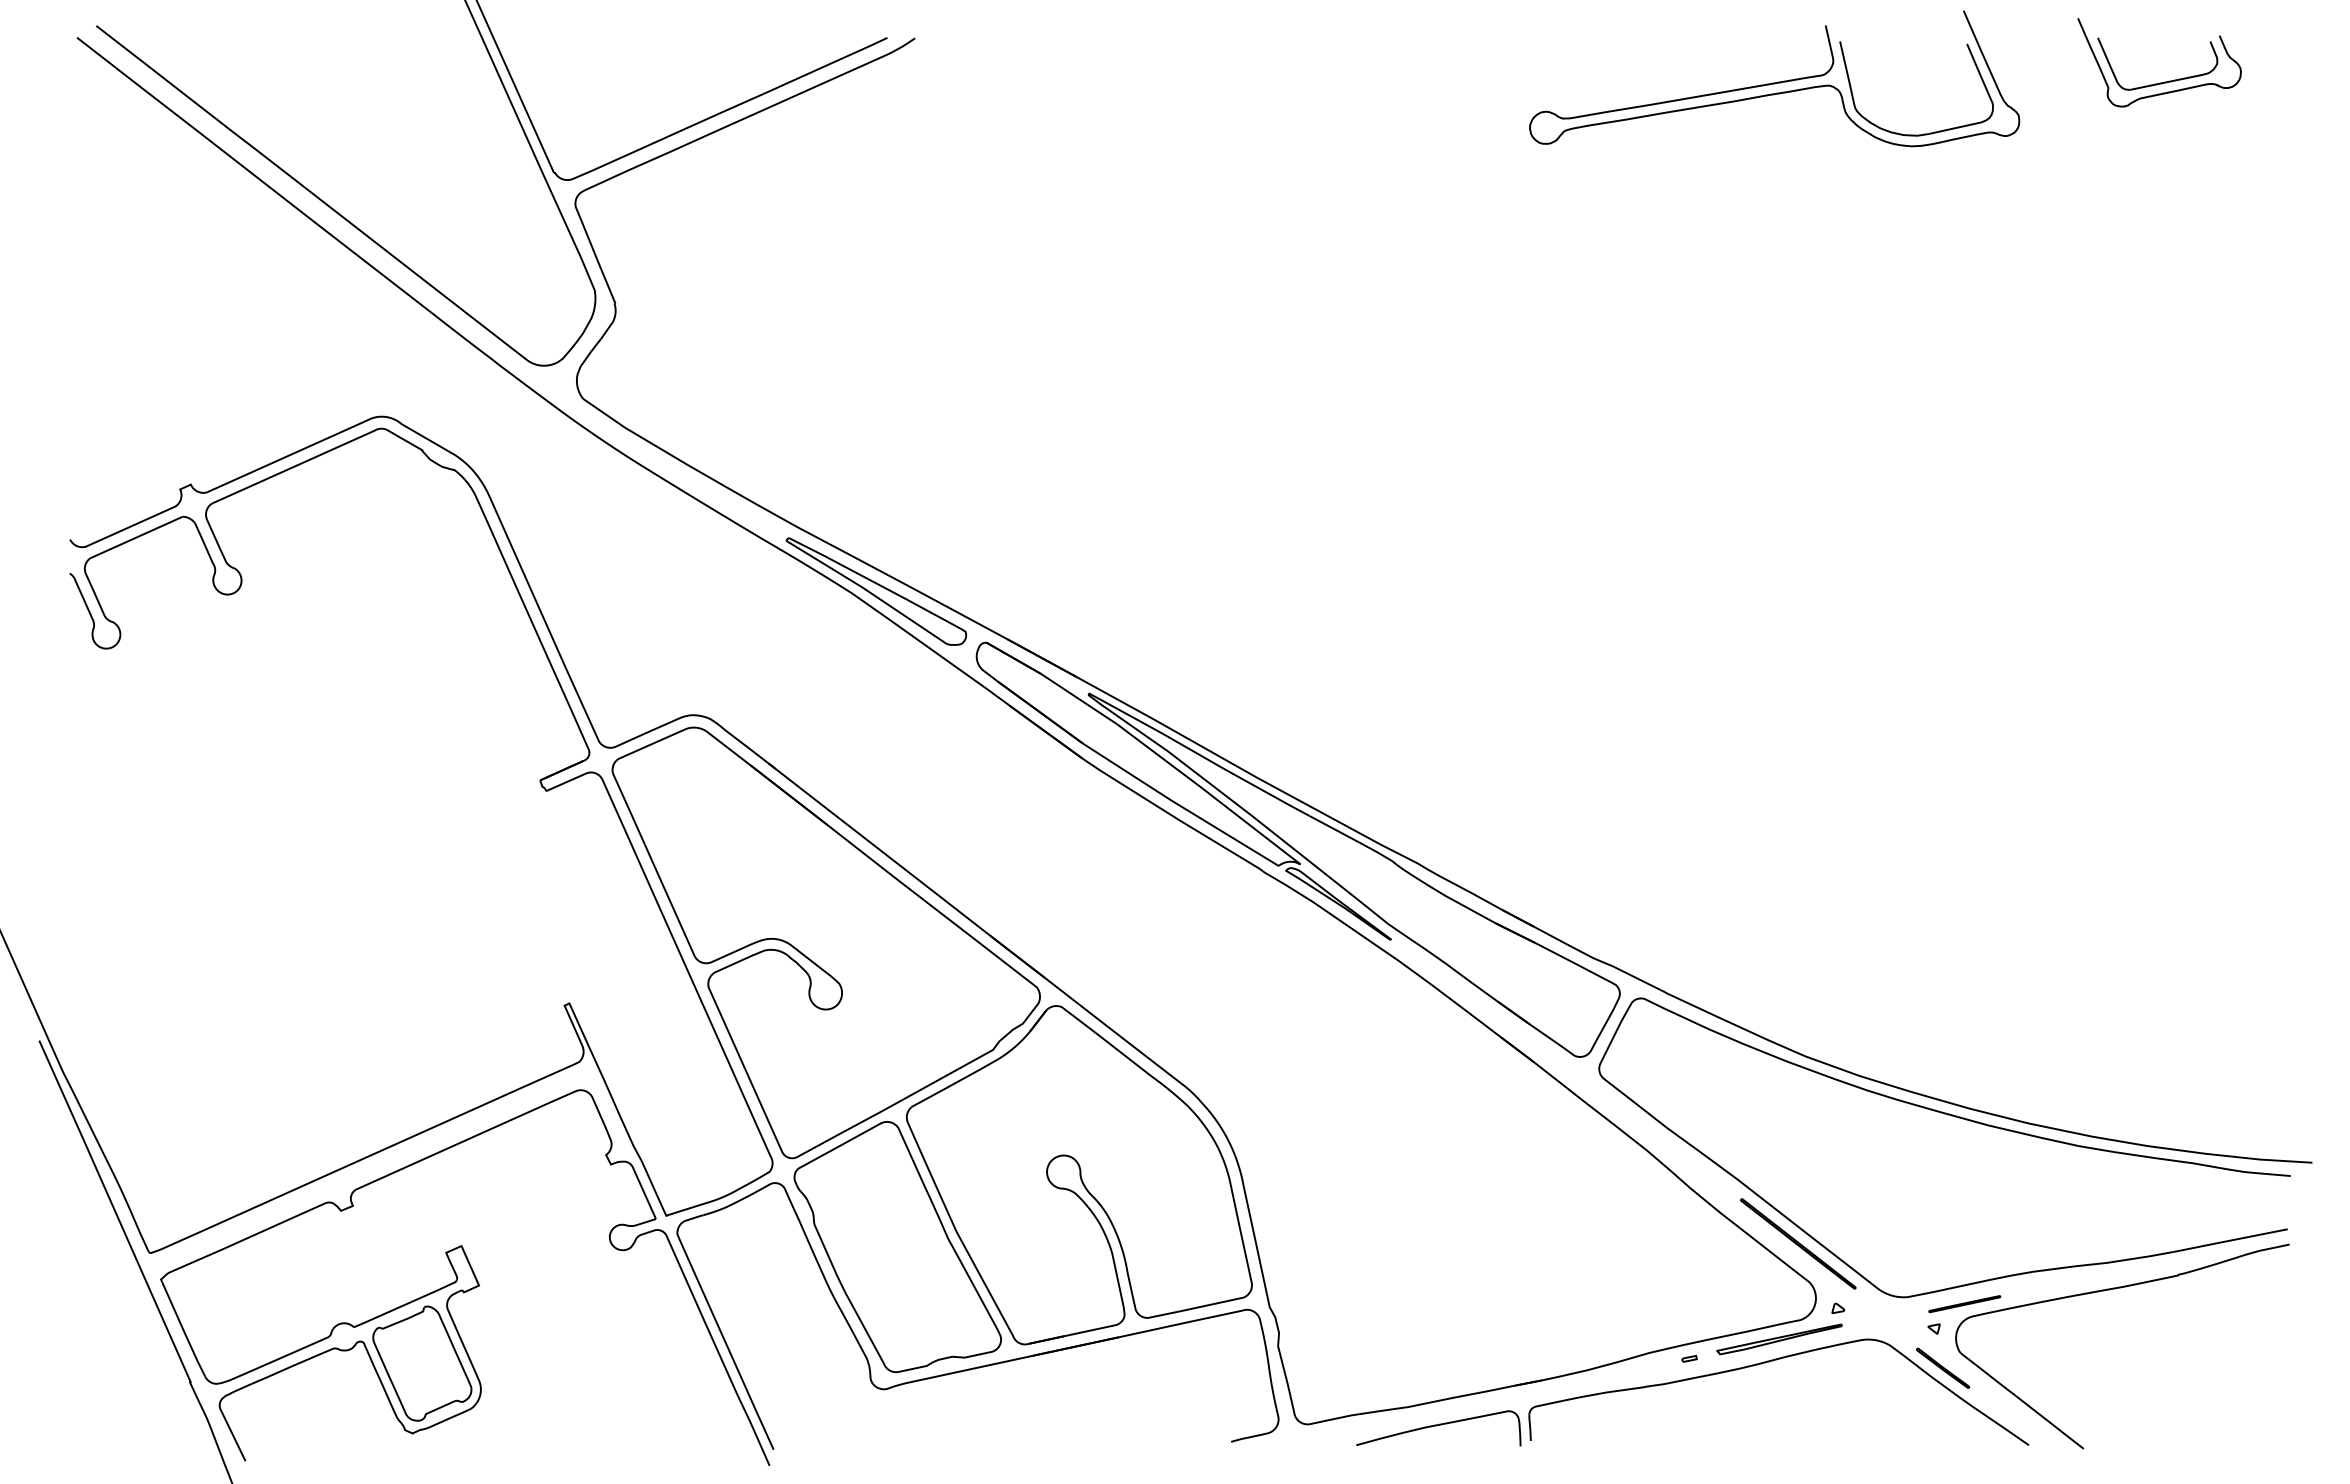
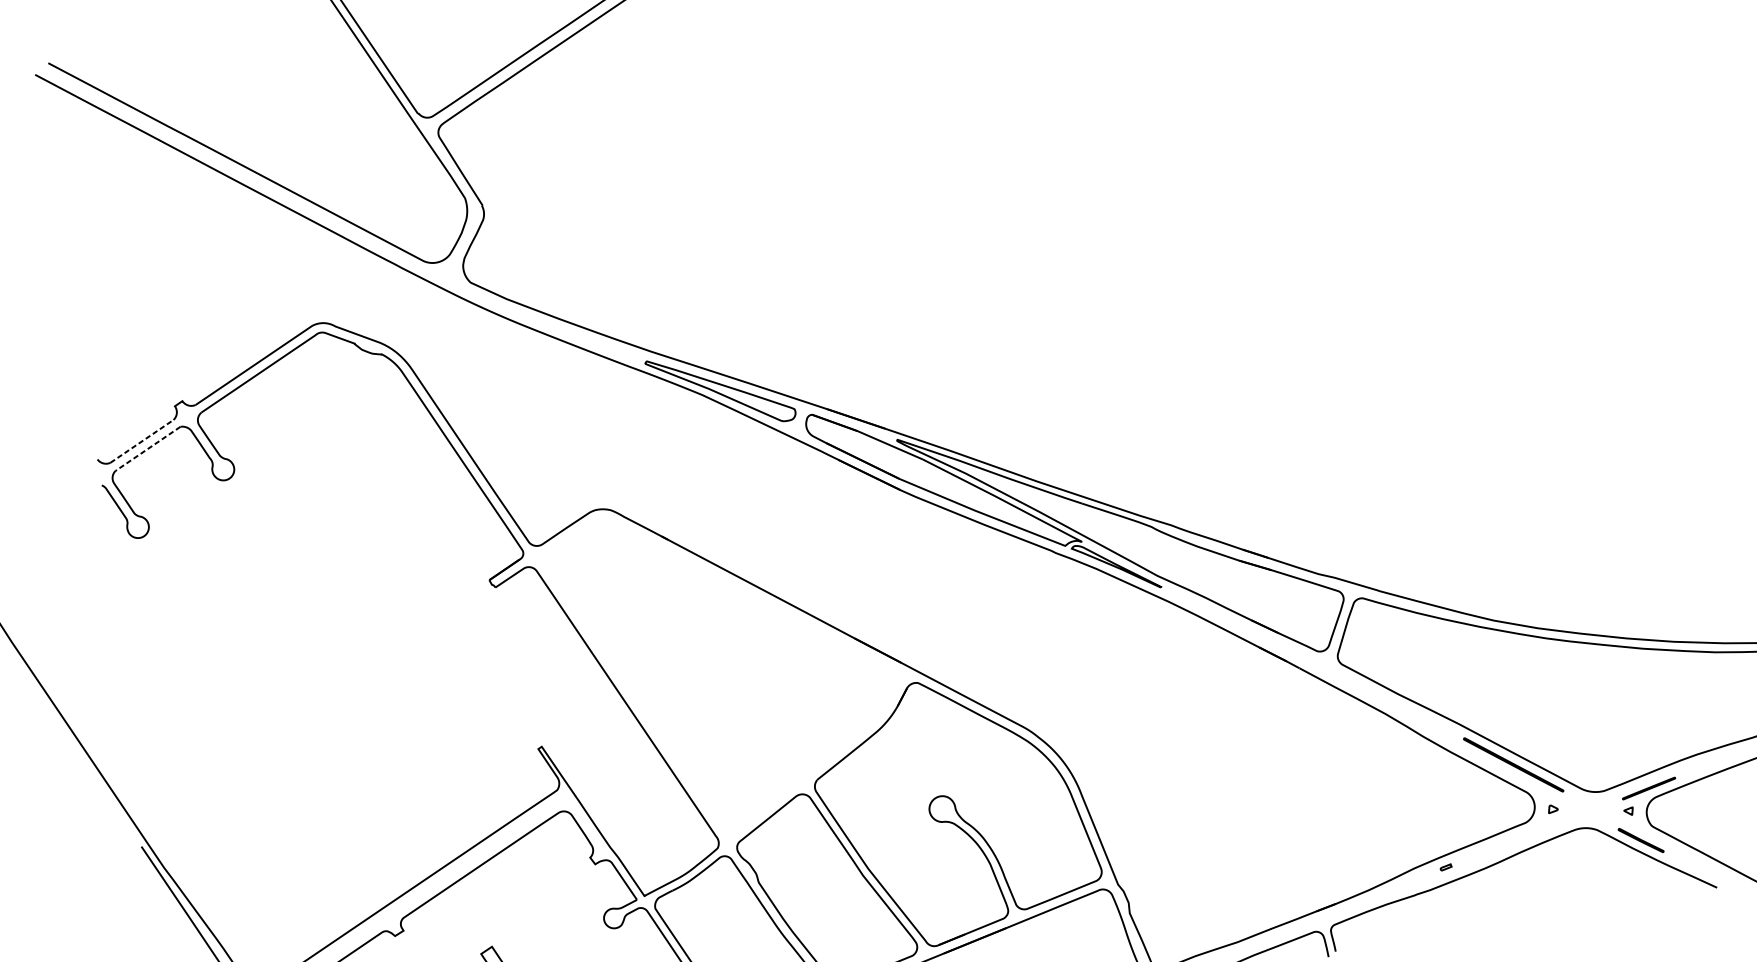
line: (131, 526) -> (142, 441), solid -> dashed
line: (136, 537) -> (147, 448), solid -> dashed
part: (825, 942) -> (729, 665), removed
part: (1779, 1339) -> (1512, 840), removed

